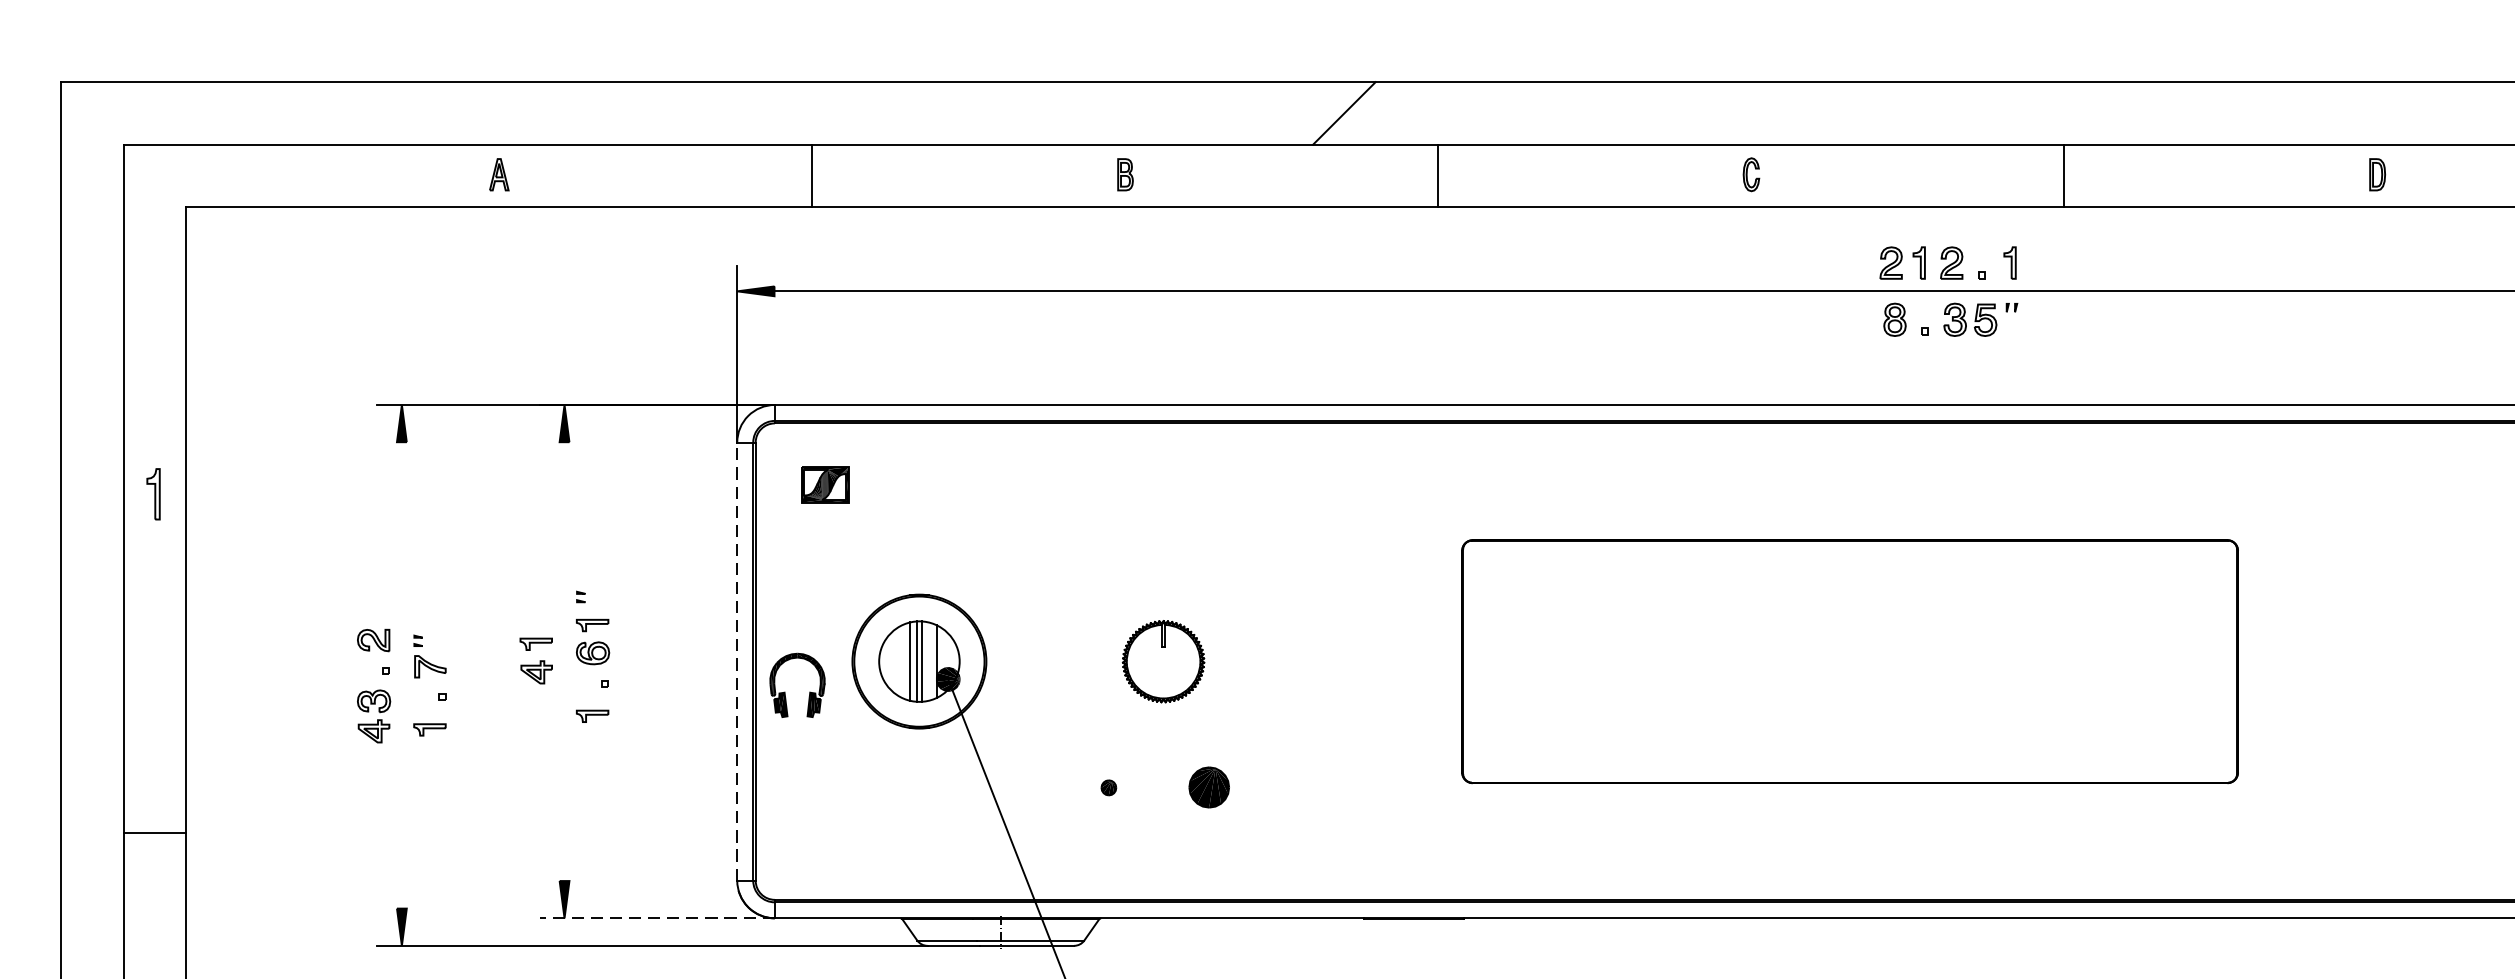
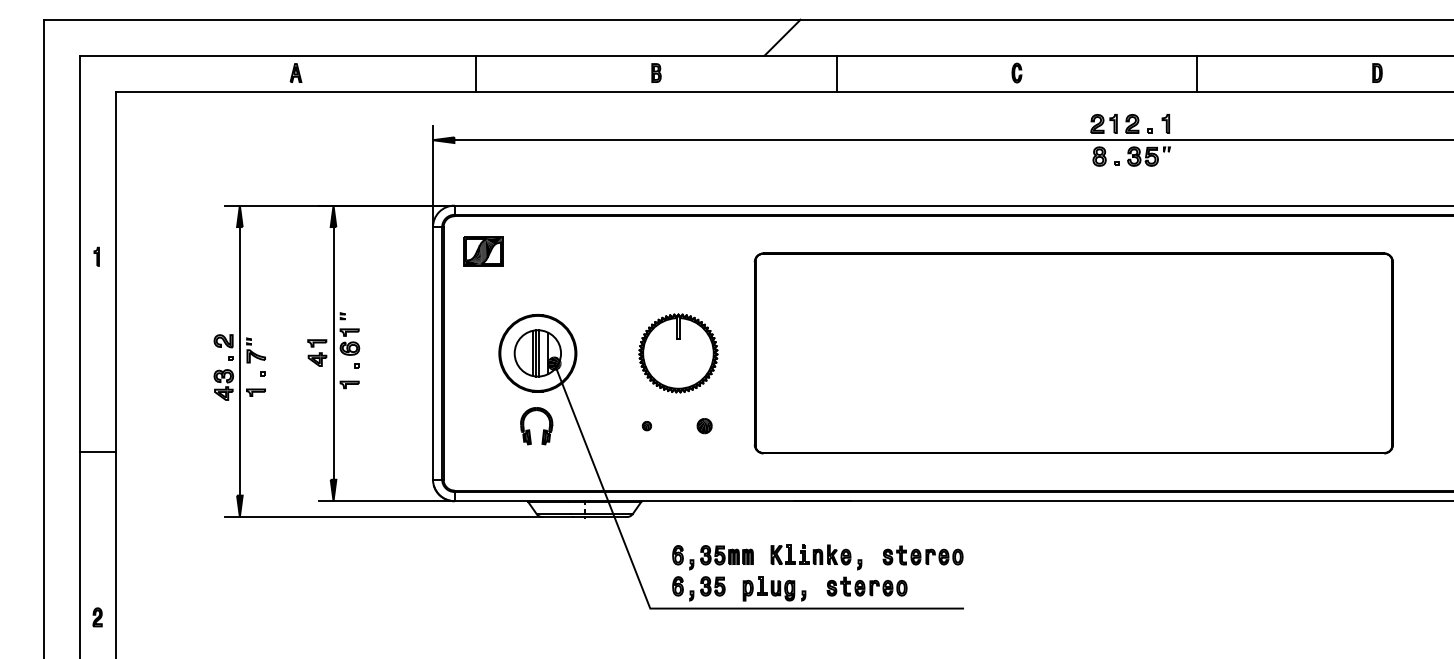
part: (824, 484) -> (483, 251), size x1.43
part: (152, 493) -> (96, 256), size x0.62
line: (736, 660) -> (432, 352), dashed -> solid
line: (564, 661) -> (333, 353), added
part: (1163, 661) -> (678, 353), size x1.67
part: (1849, 661) -> (1073, 353), size x1.43
line: (401, 675) -> (239, 361), added
part: (786, 693) -> (530, 430), moved
part: (1208, 788) -> (704, 426), size x0.62
line: (656, 918) -> (386, 501), dashed -> solid

